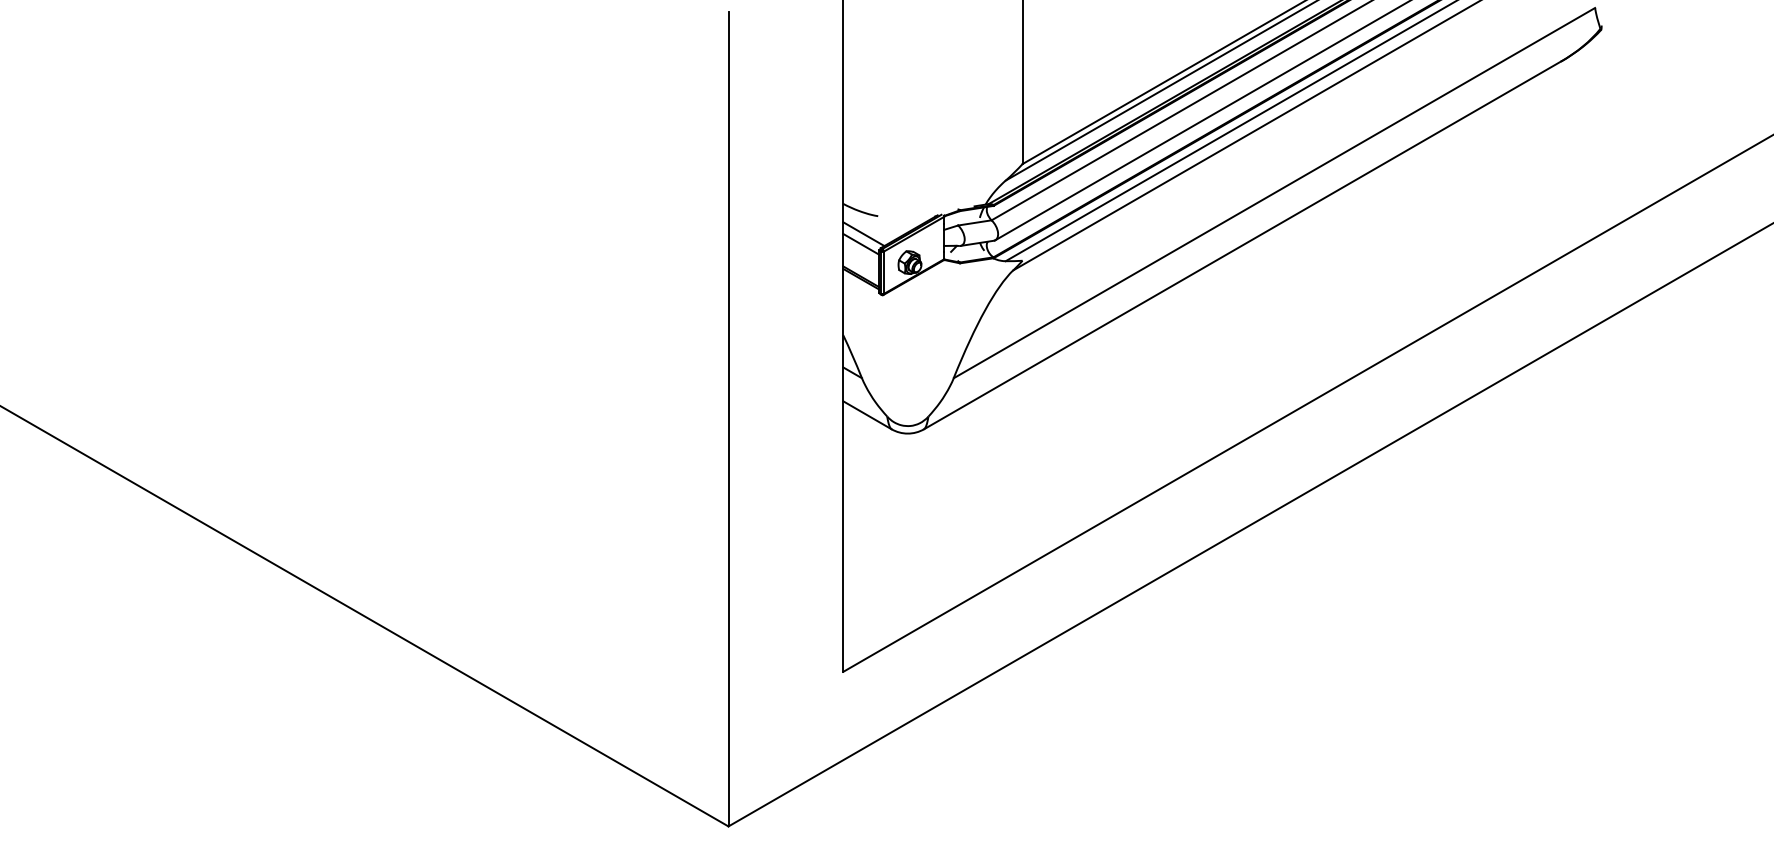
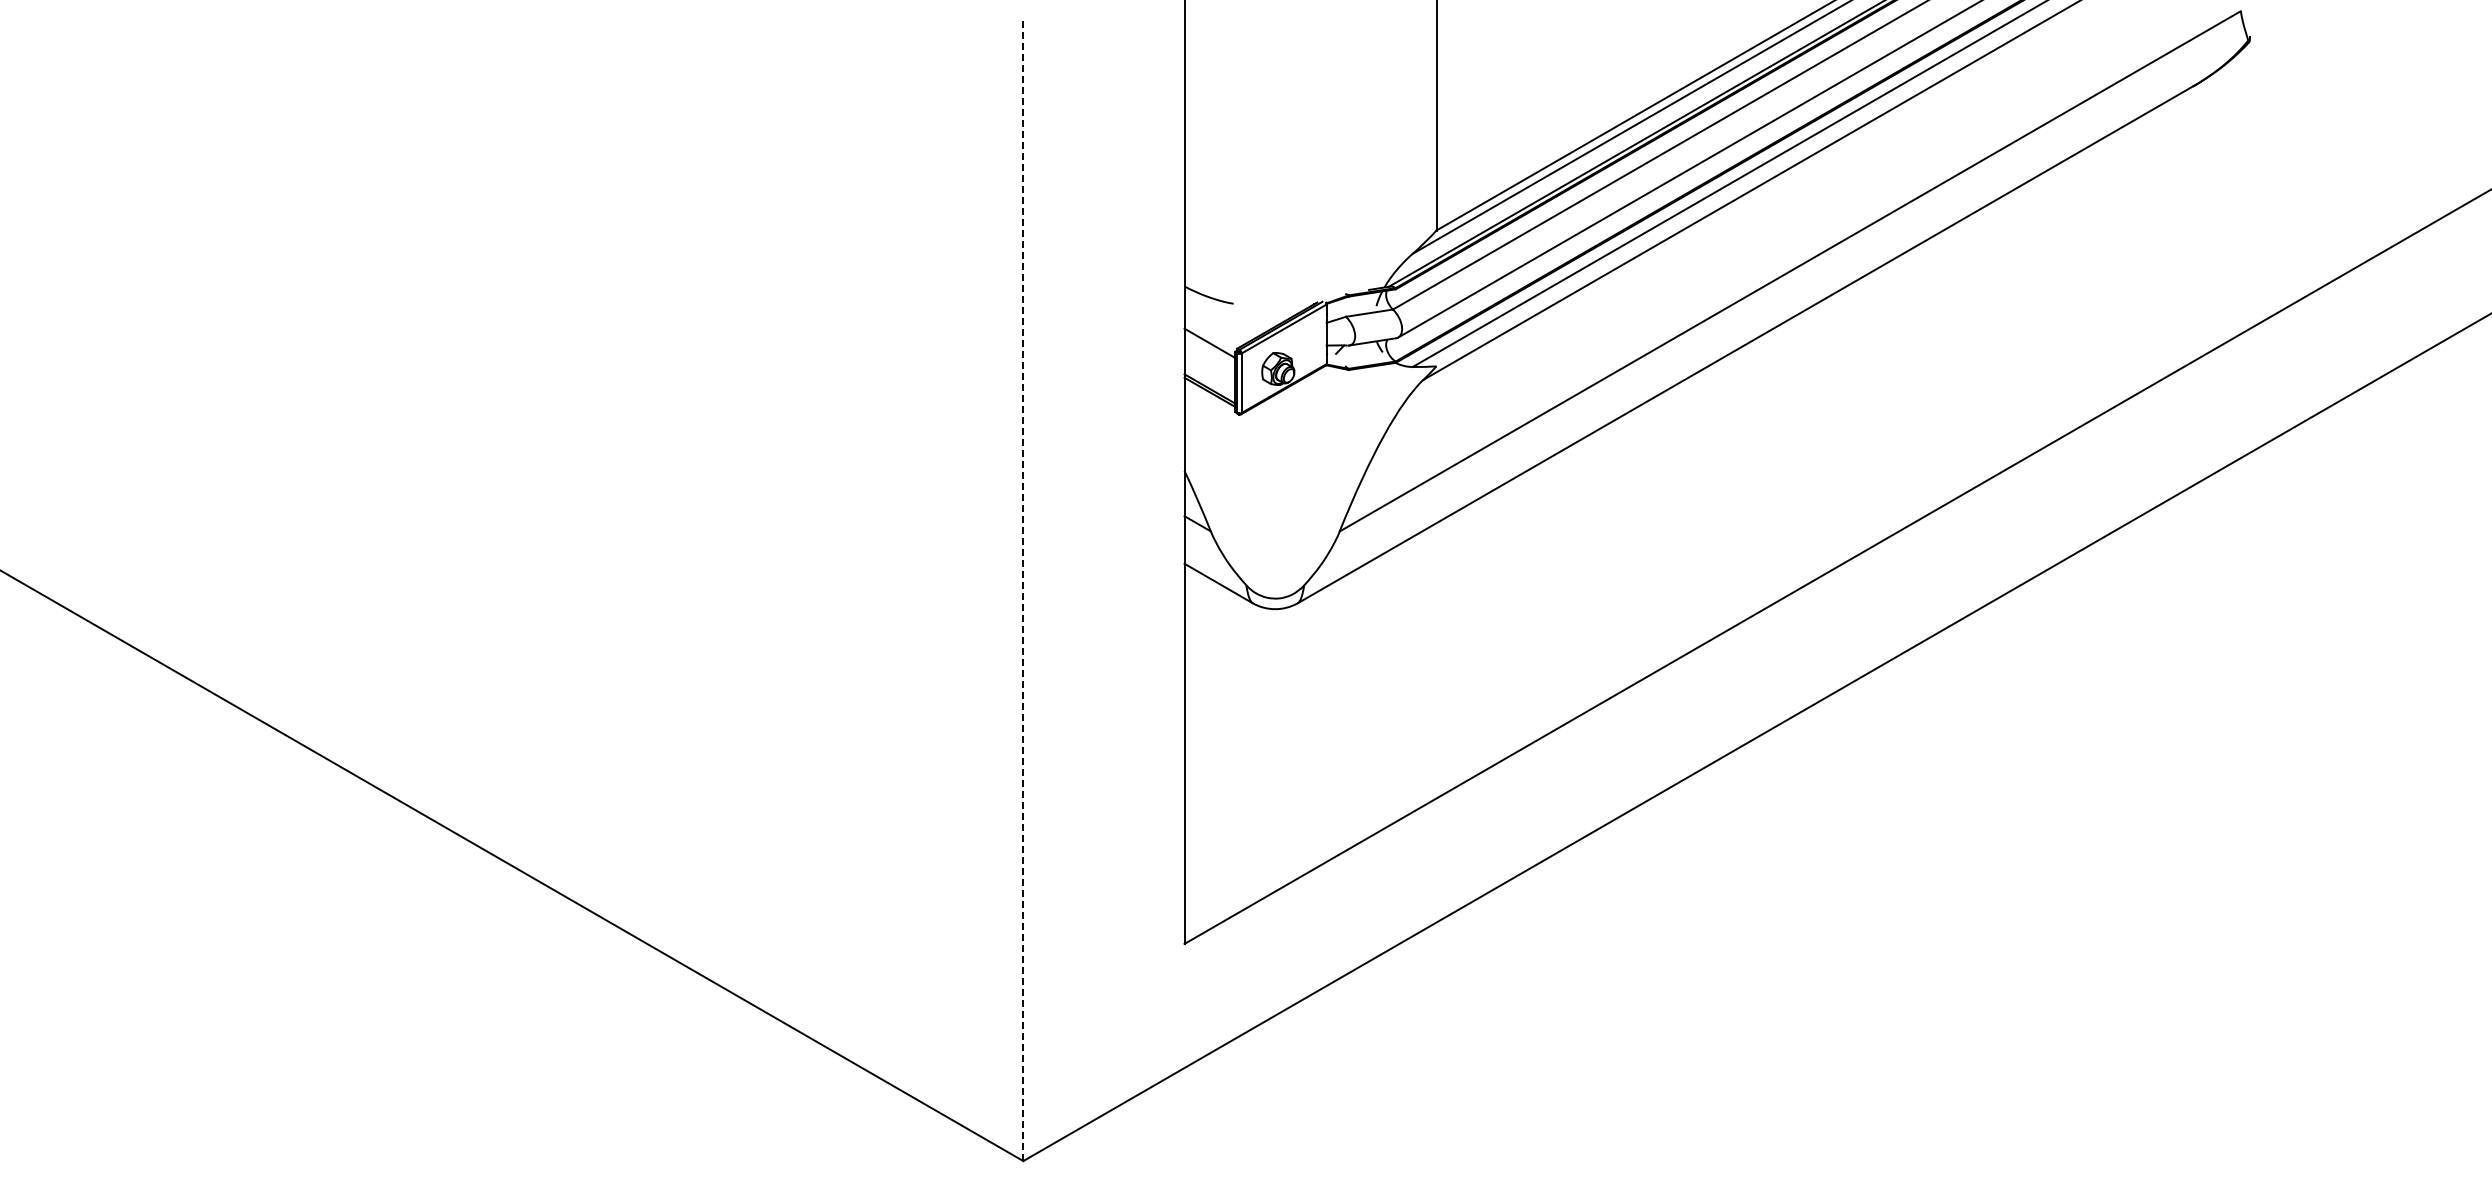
line: (863, 233) -> (1213, 328), removed
line: (728, 419) -> (1023, 589), solid -> dashed

